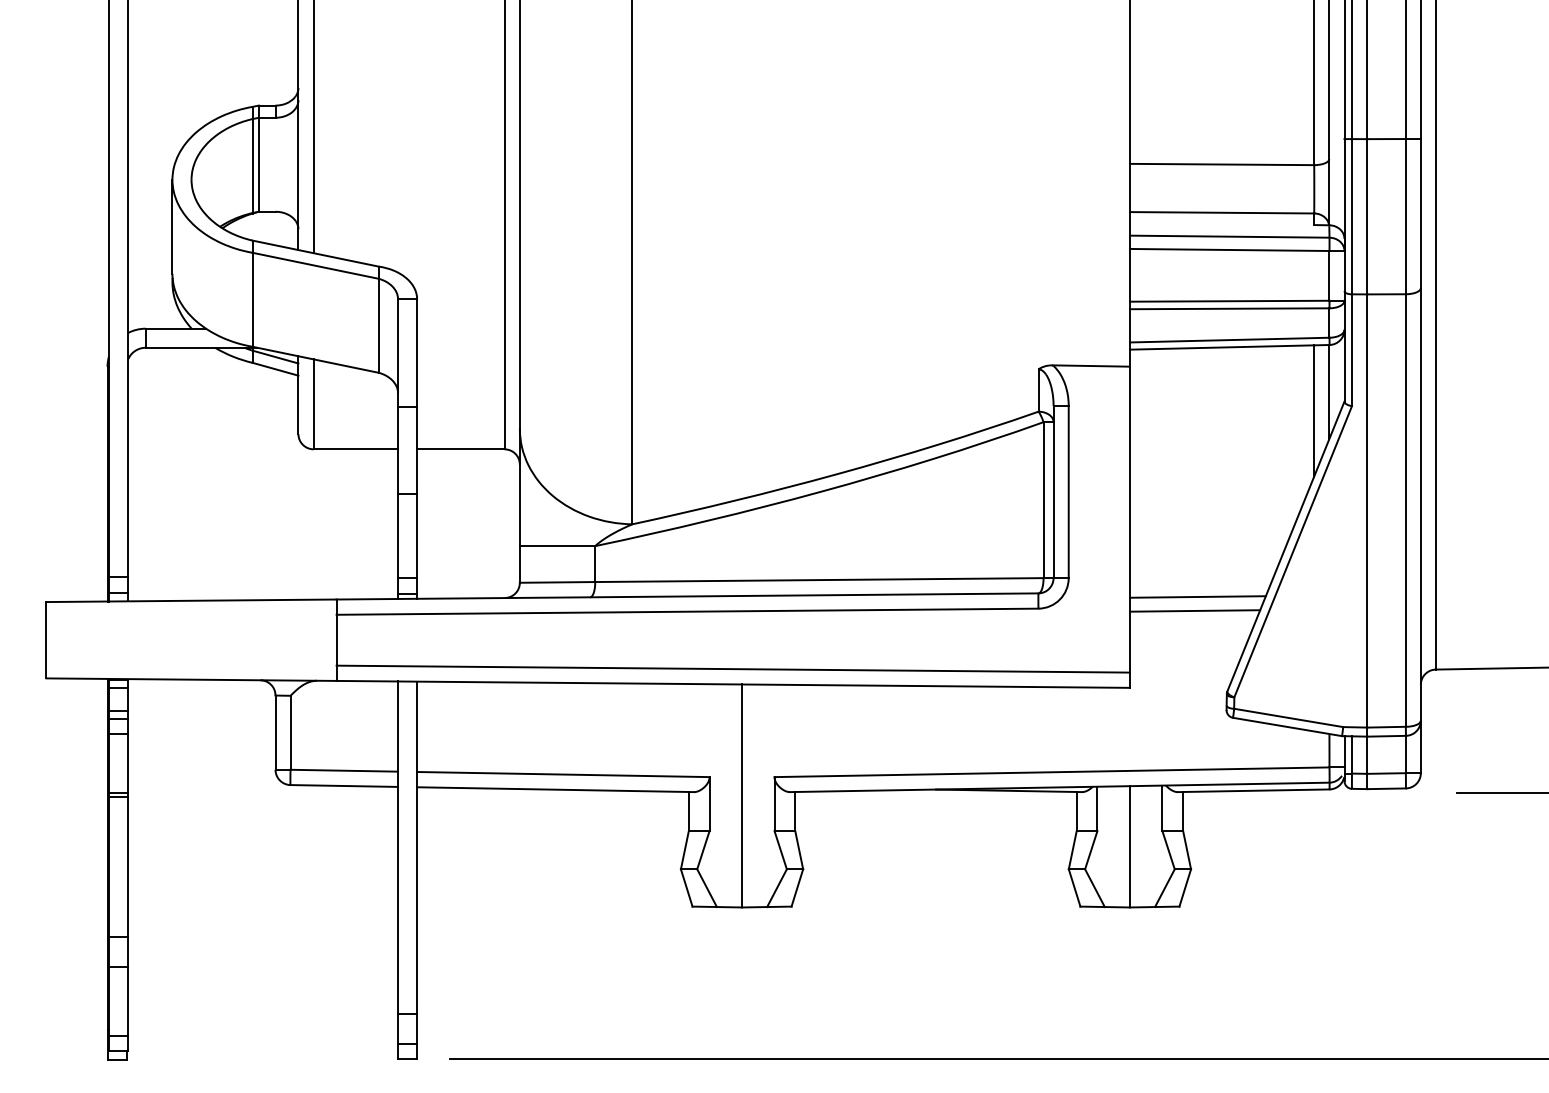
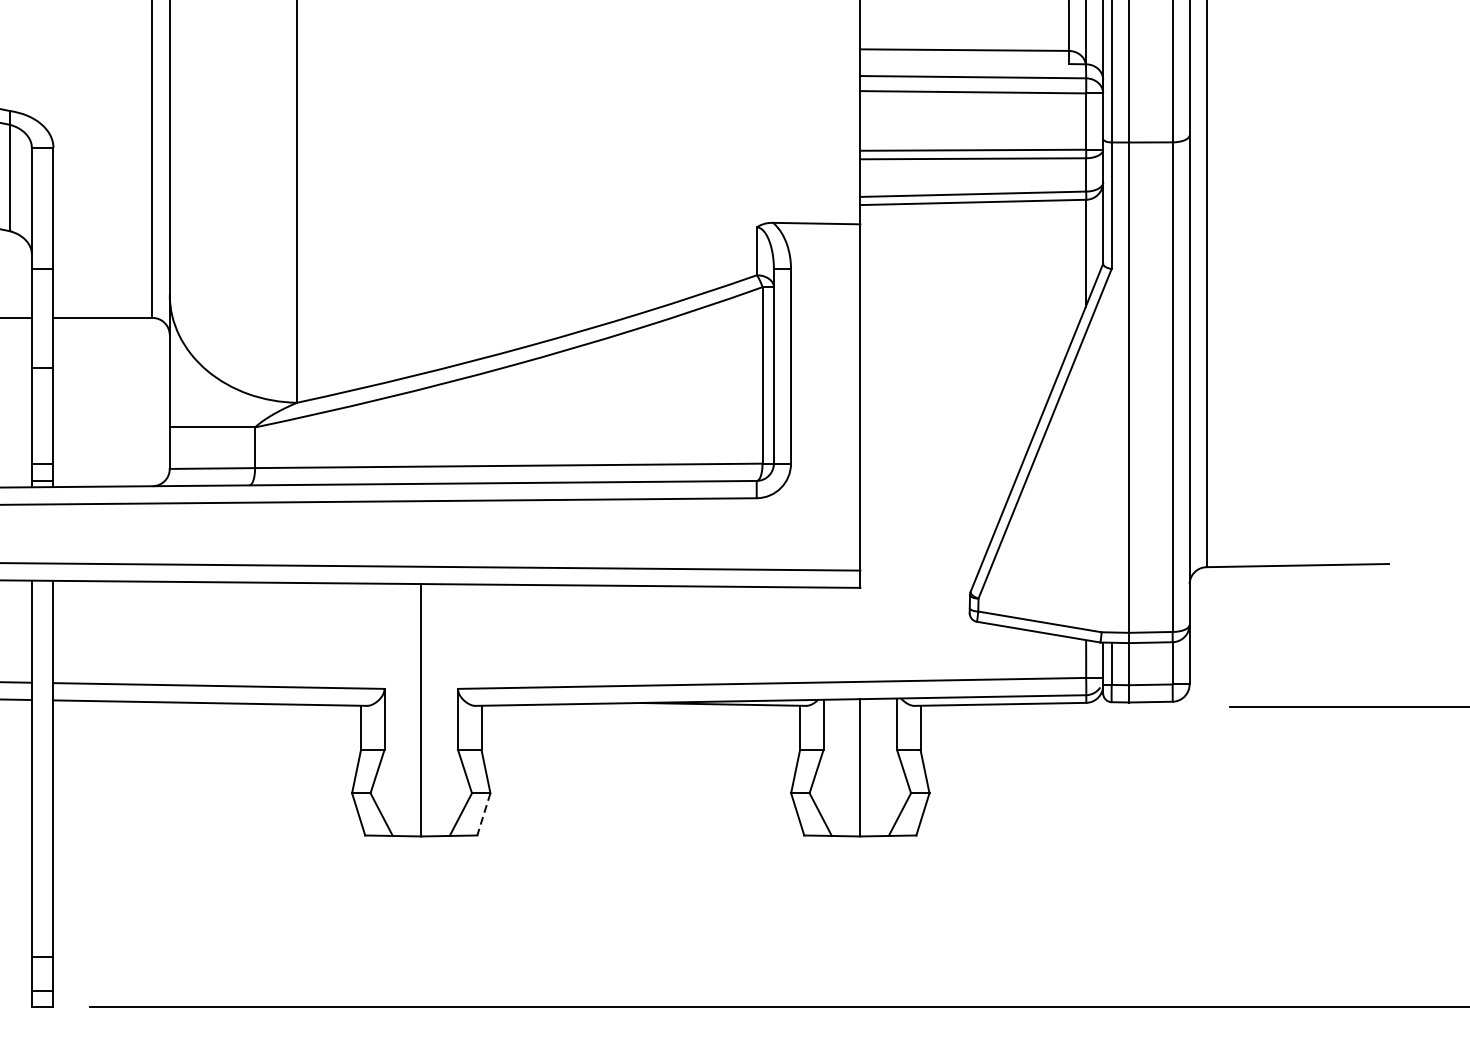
line: (1314, 410) -> (1069, 273), removed
line: (1197, 596) -> (936, 484), removed
line: (1194, 610) -> (933, 500), removed
line: (797, 887) -> (484, 813), solid -> dashed

